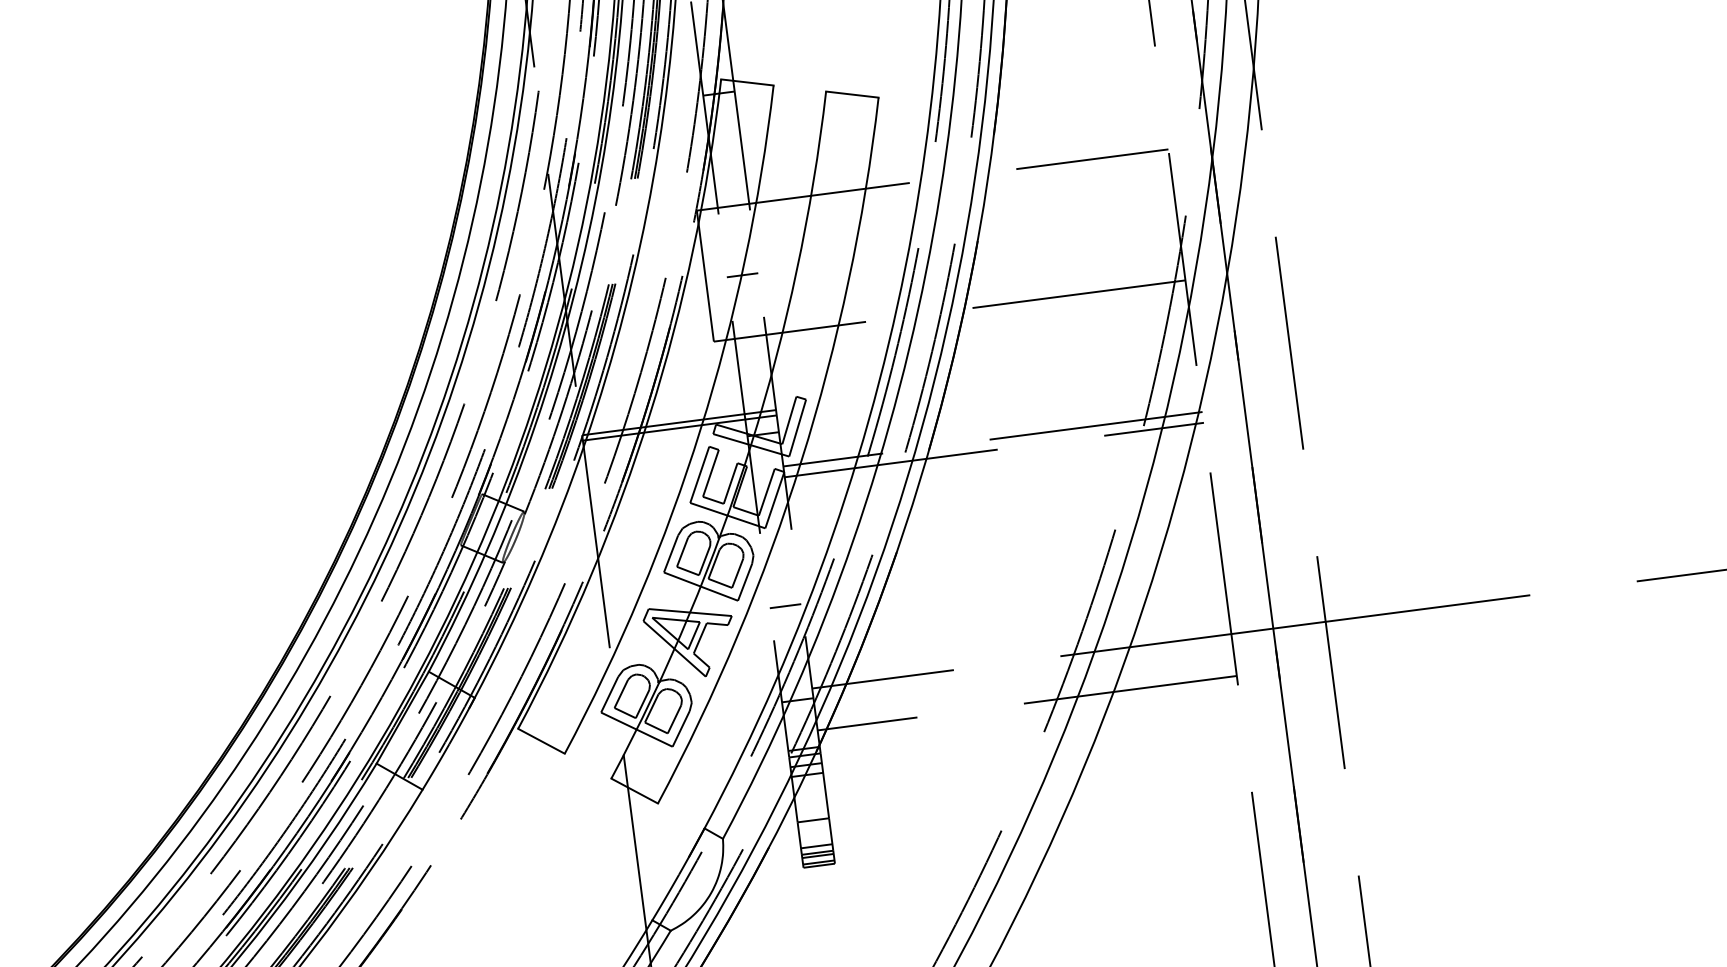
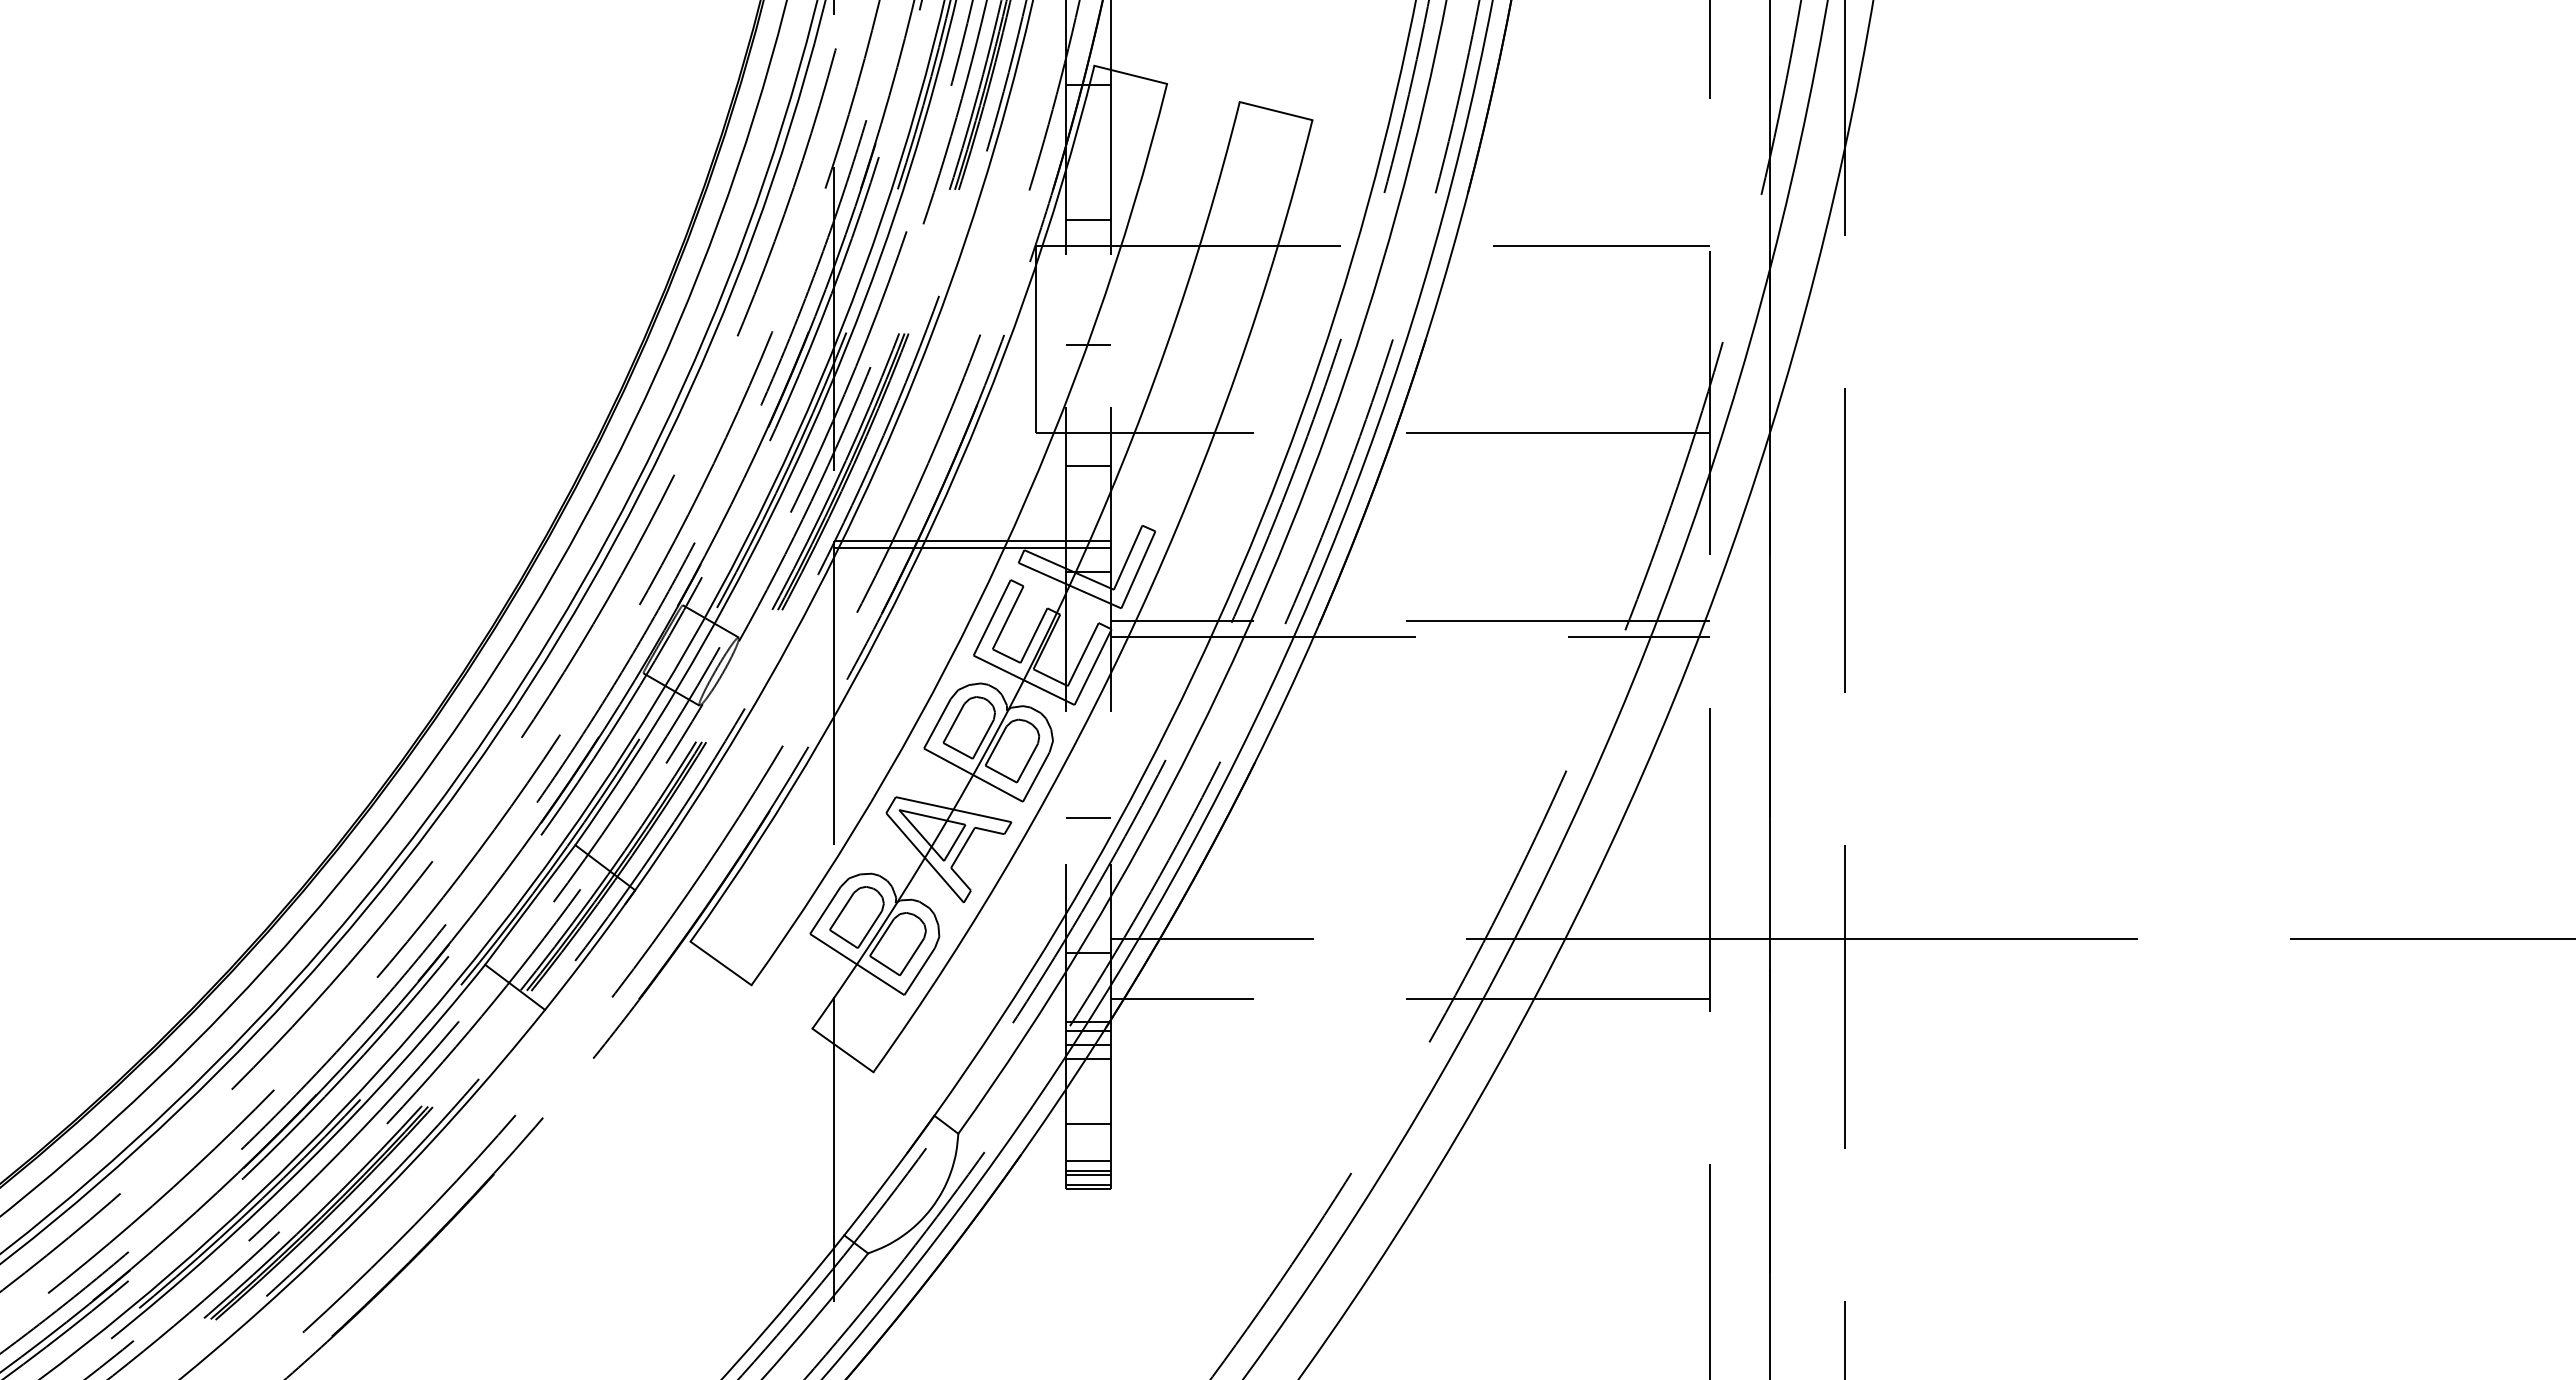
line: (730, 187) -> (1088, 219), added
line: (753, 359) -> (1088, 465), added

